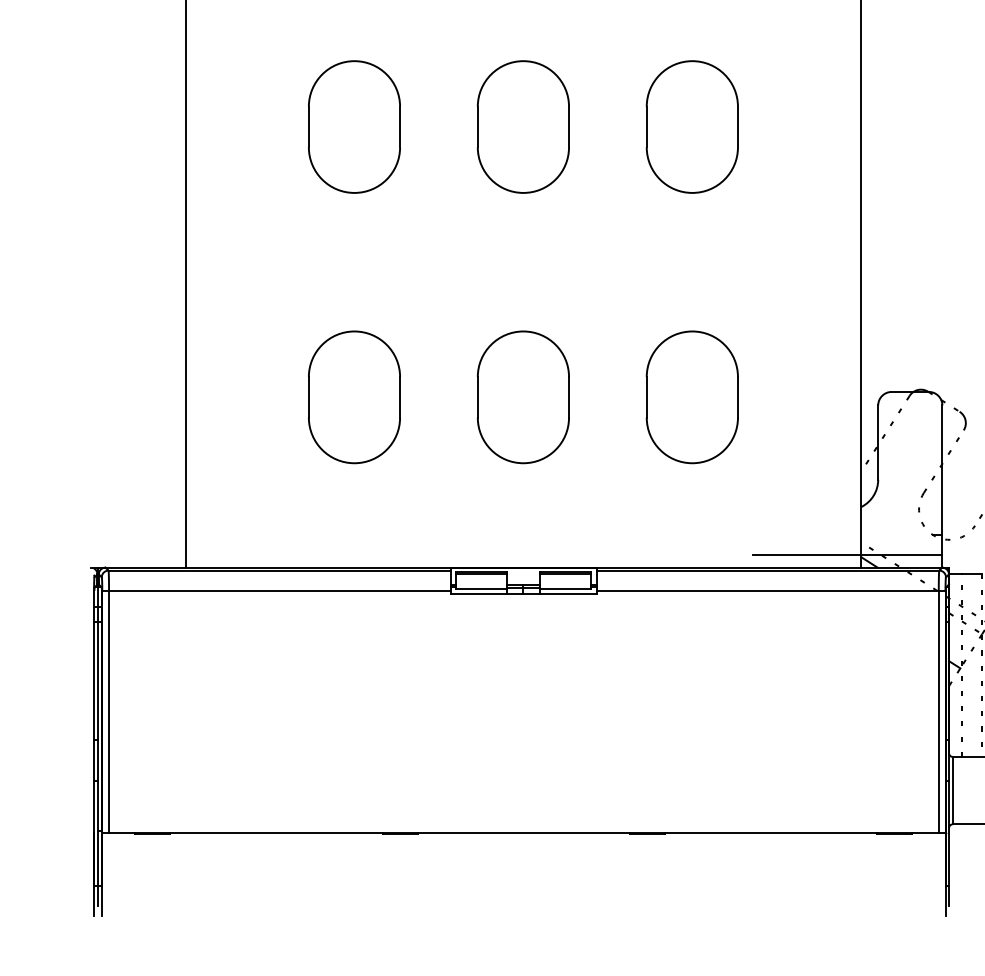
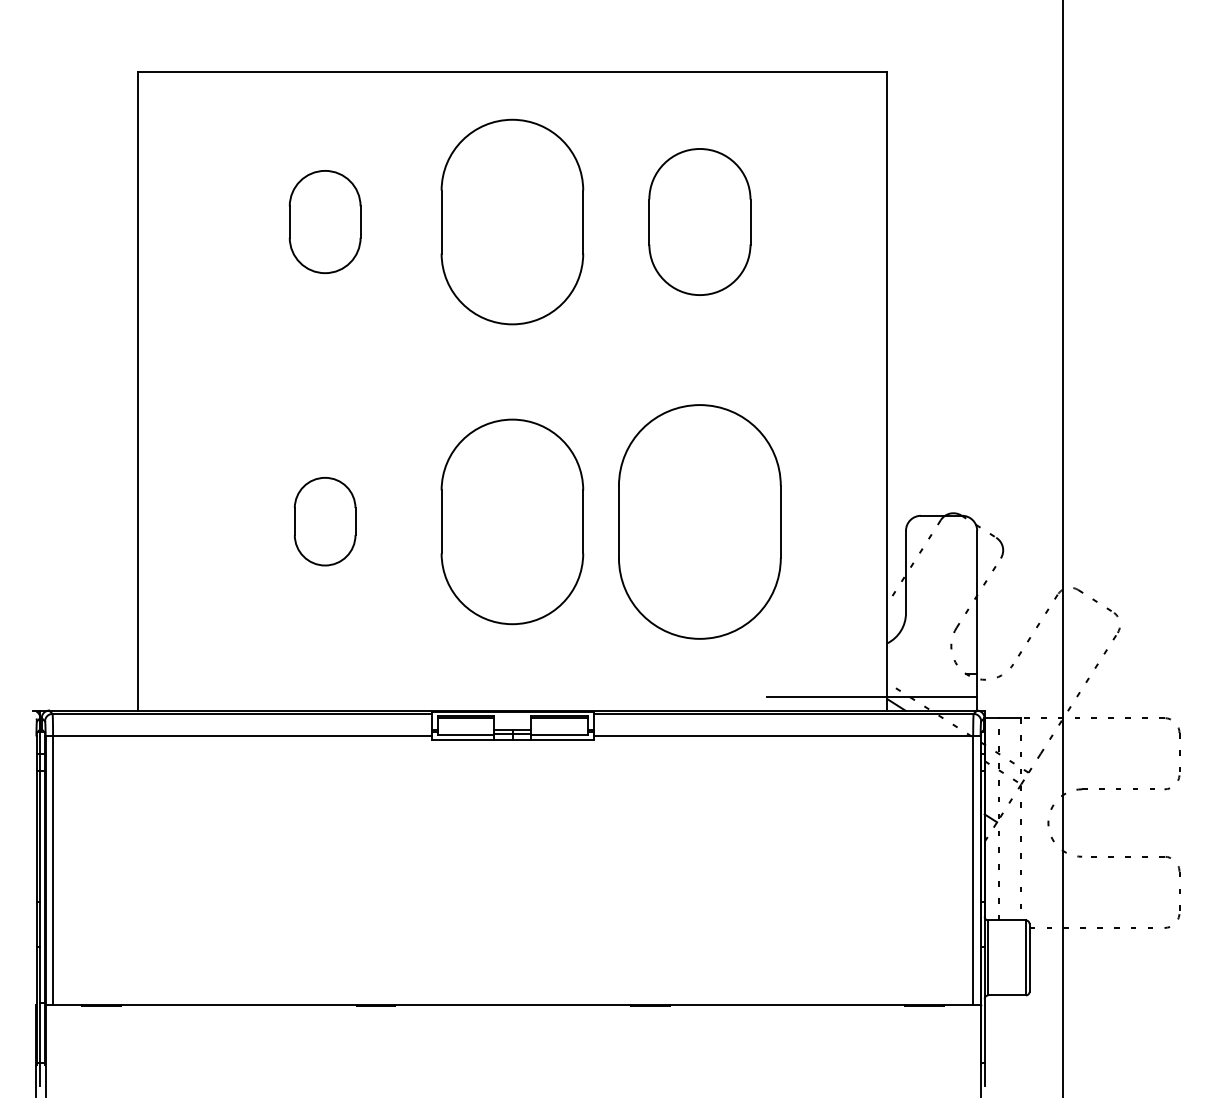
part: (353, 126) -> (324, 221), size x0.7
part: (523, 126) -> (512, 221), size x1.4
part: (353, 397) -> (324, 521), size x0.6
part: (523, 397) -> (512, 521), size x1.4
part: (691, 397) -> (699, 521), size x1.6

